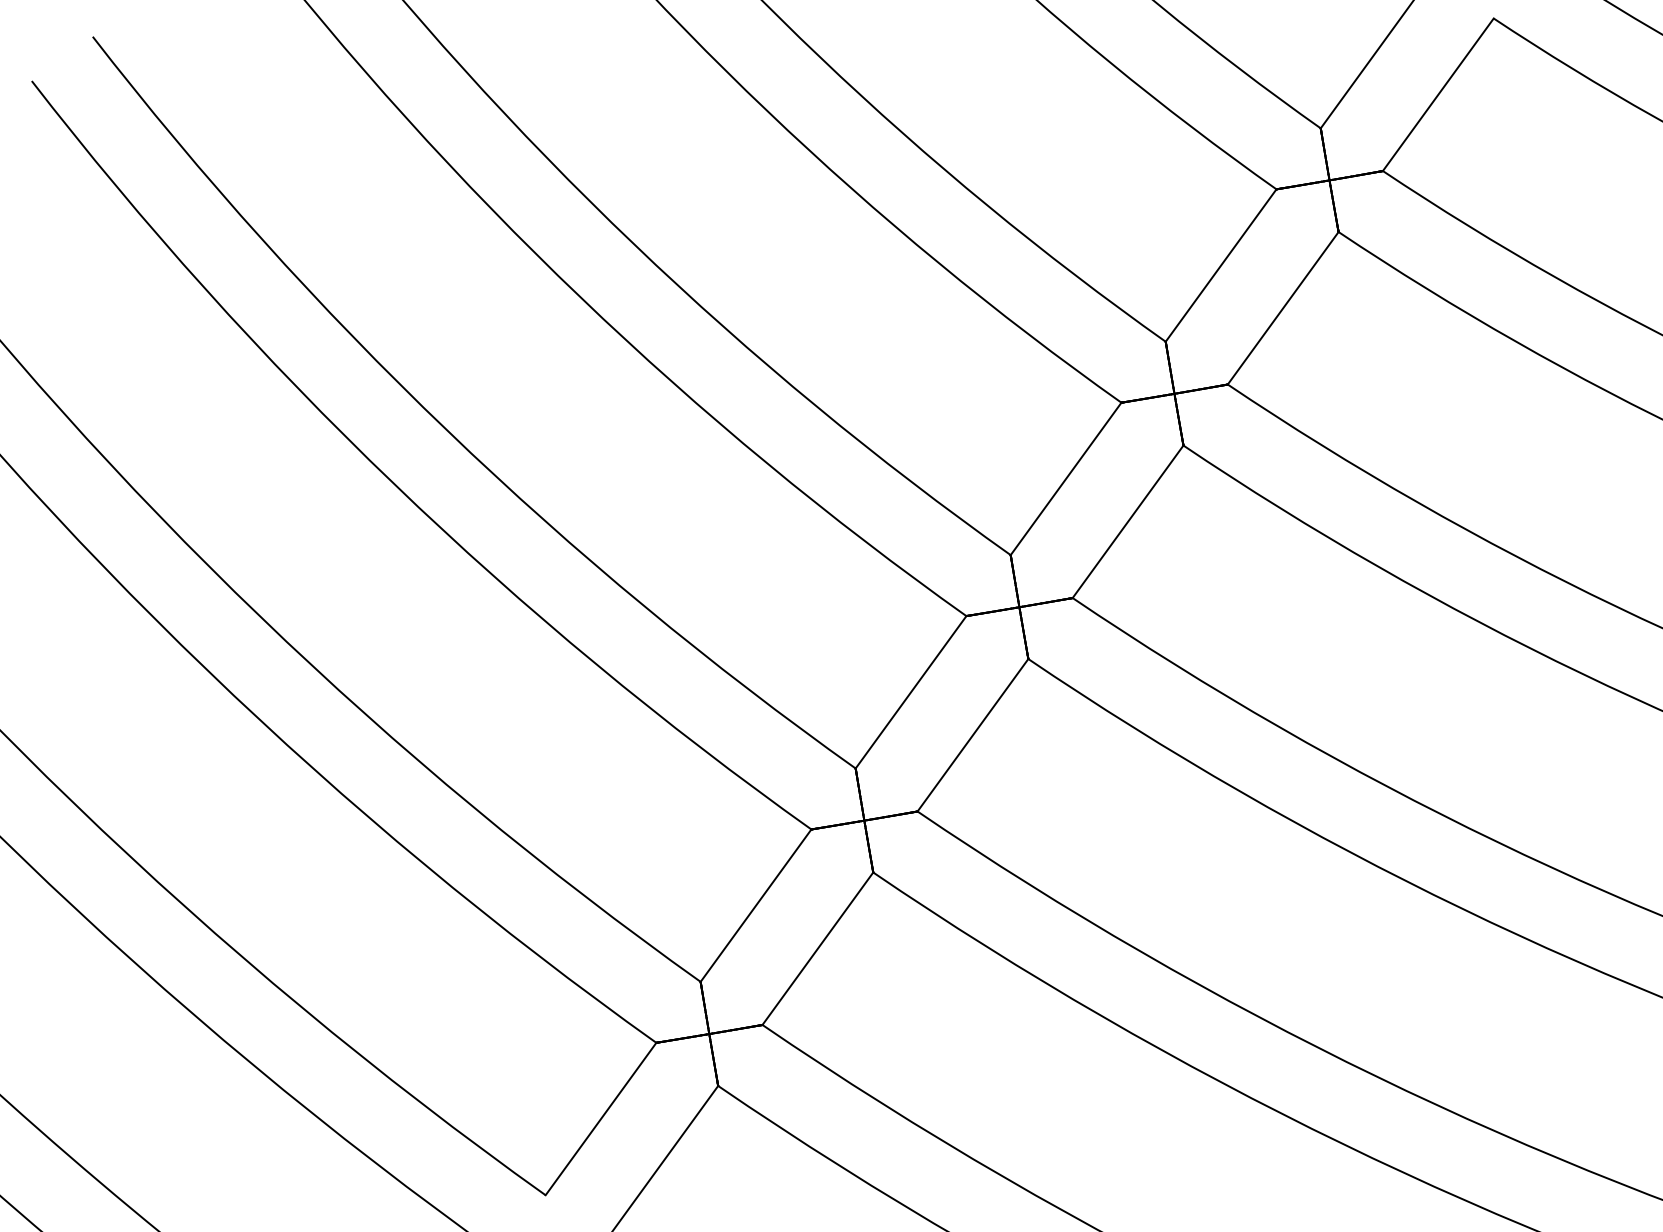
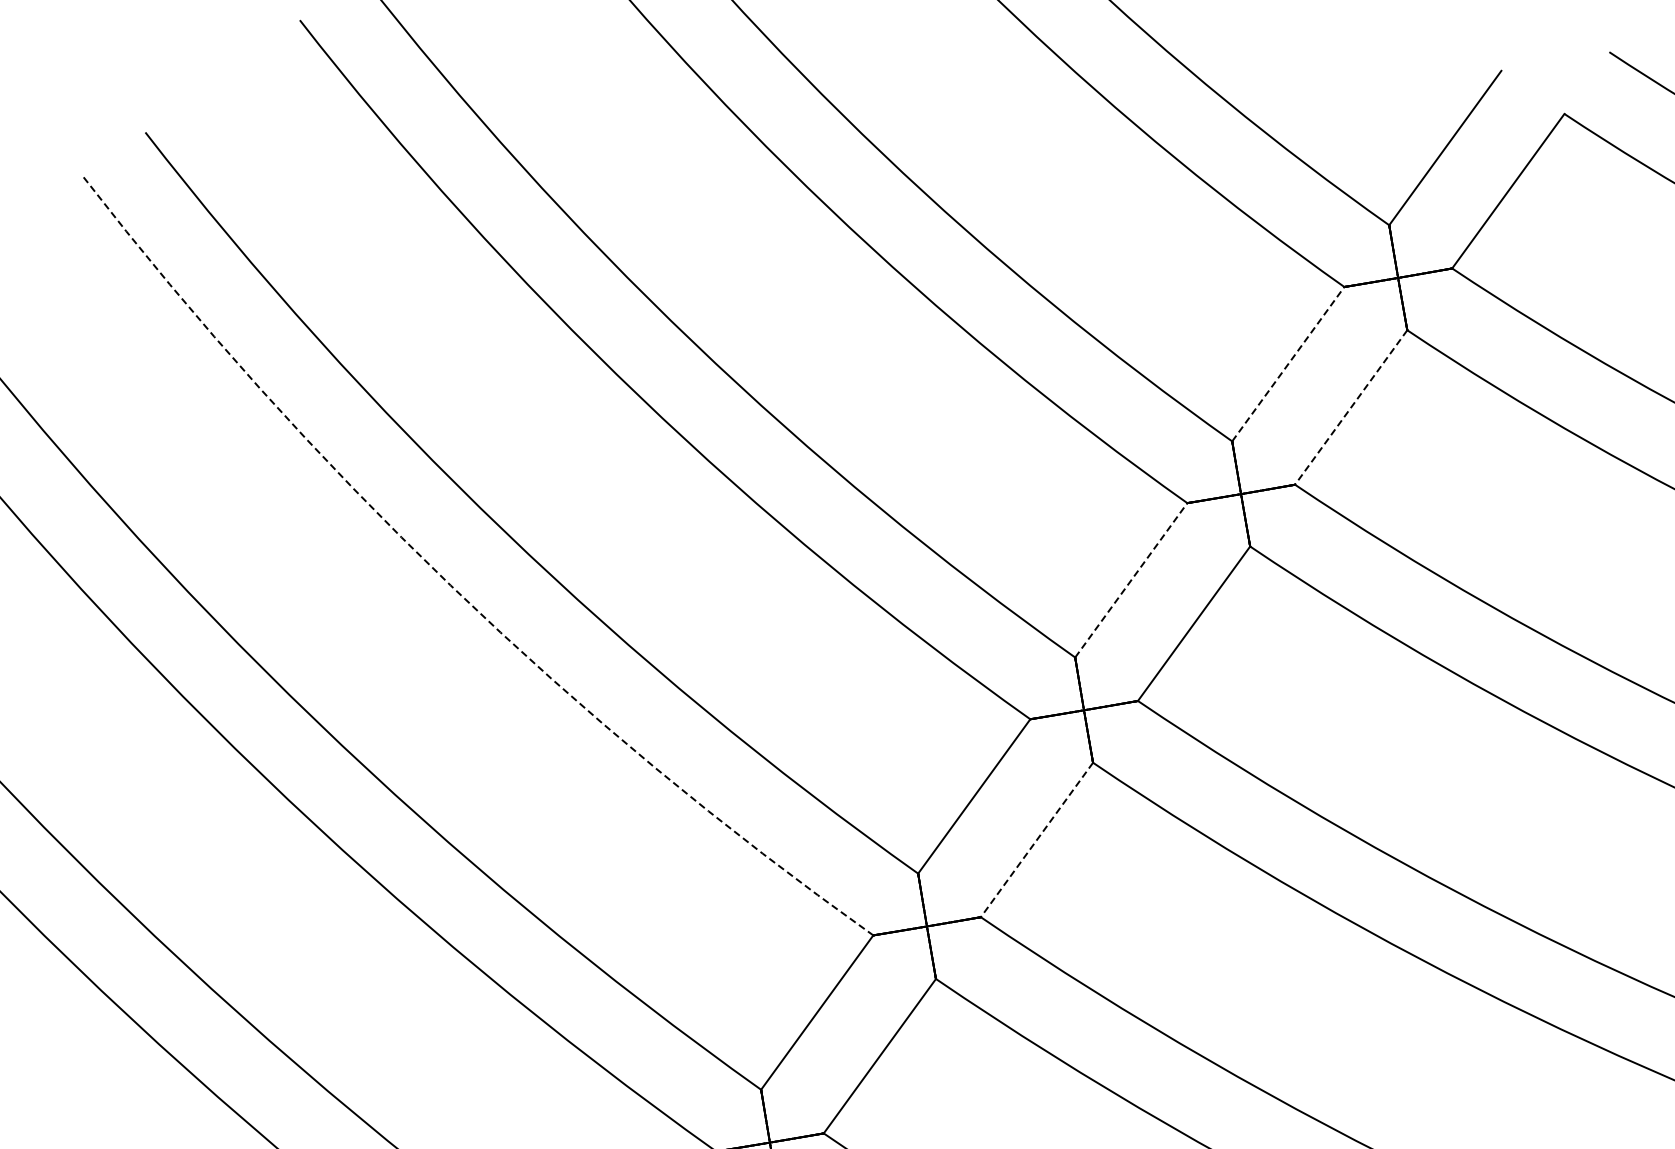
line: (1221, 265) -> (1288, 364), solid -> dashed
line: (1282, 308) -> (1350, 407), solid -> dashed
line: (1066, 478) -> (1131, 579), solid -> dashed
arc: (394, 483) -> (451, 584), solid -> dashed
line: (972, 735) -> (1036, 840), solid -> dashed

